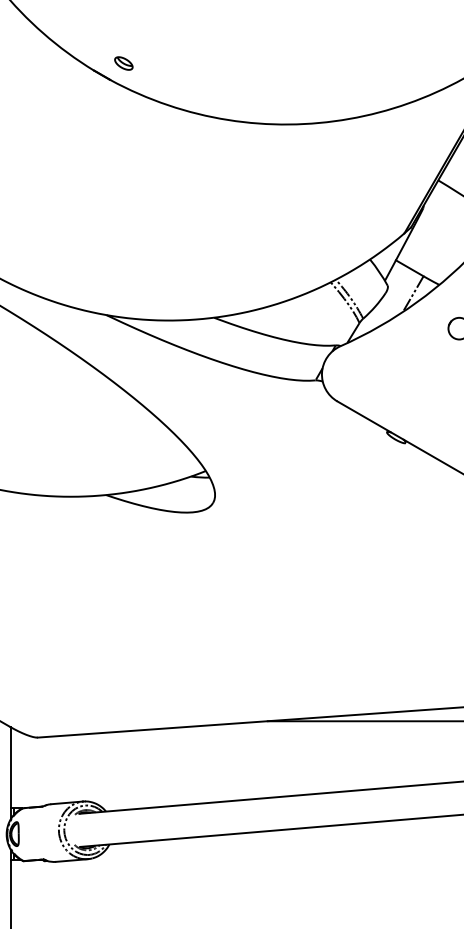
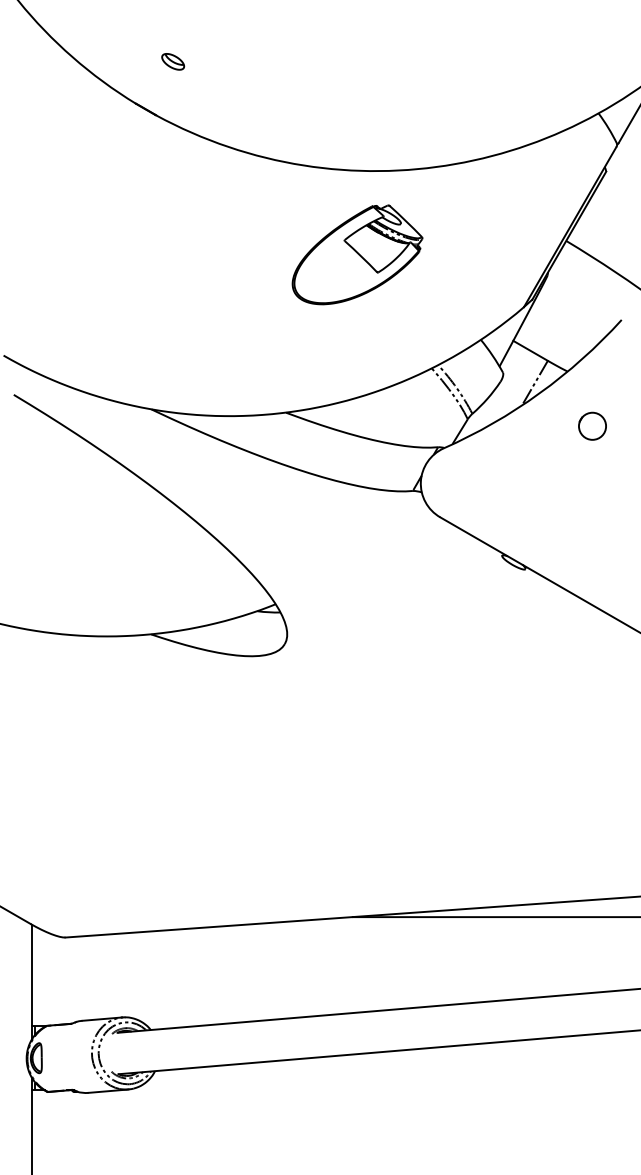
part: (124, 63) -> (173, 61), moved
part: (271, 191) -> (357, 254), added

